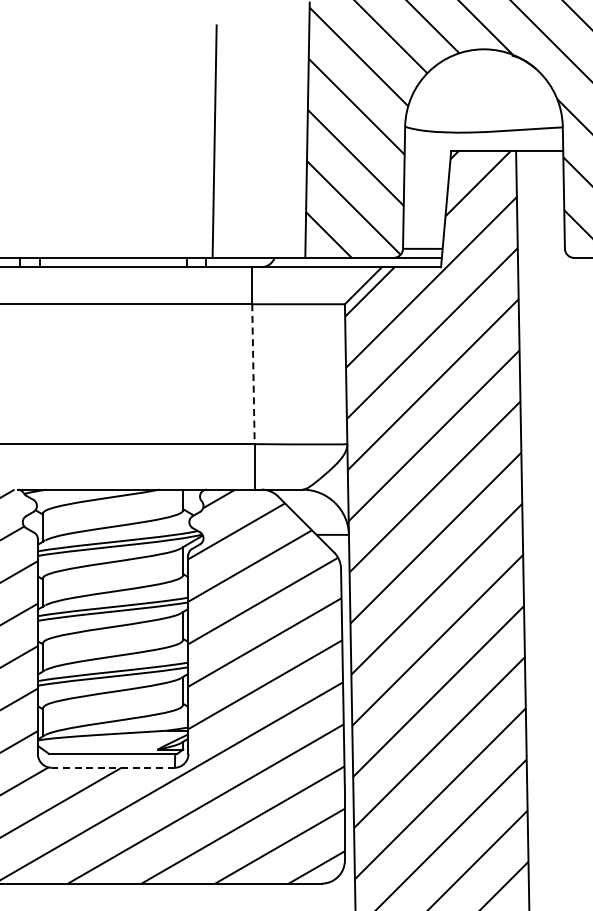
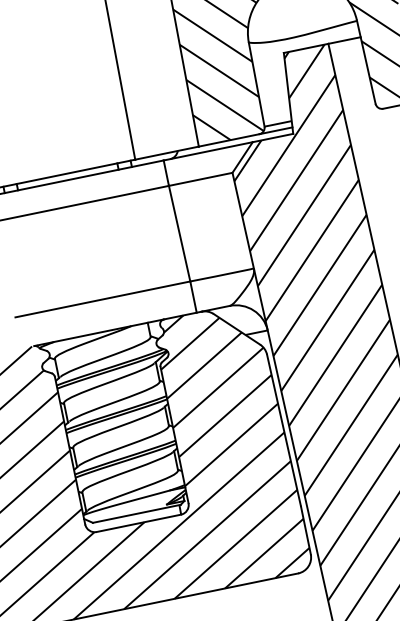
line: (253, 374) -> (179, 233), dashed -> solid
line: (112, 767) -> (138, 523), dashed -> solid

